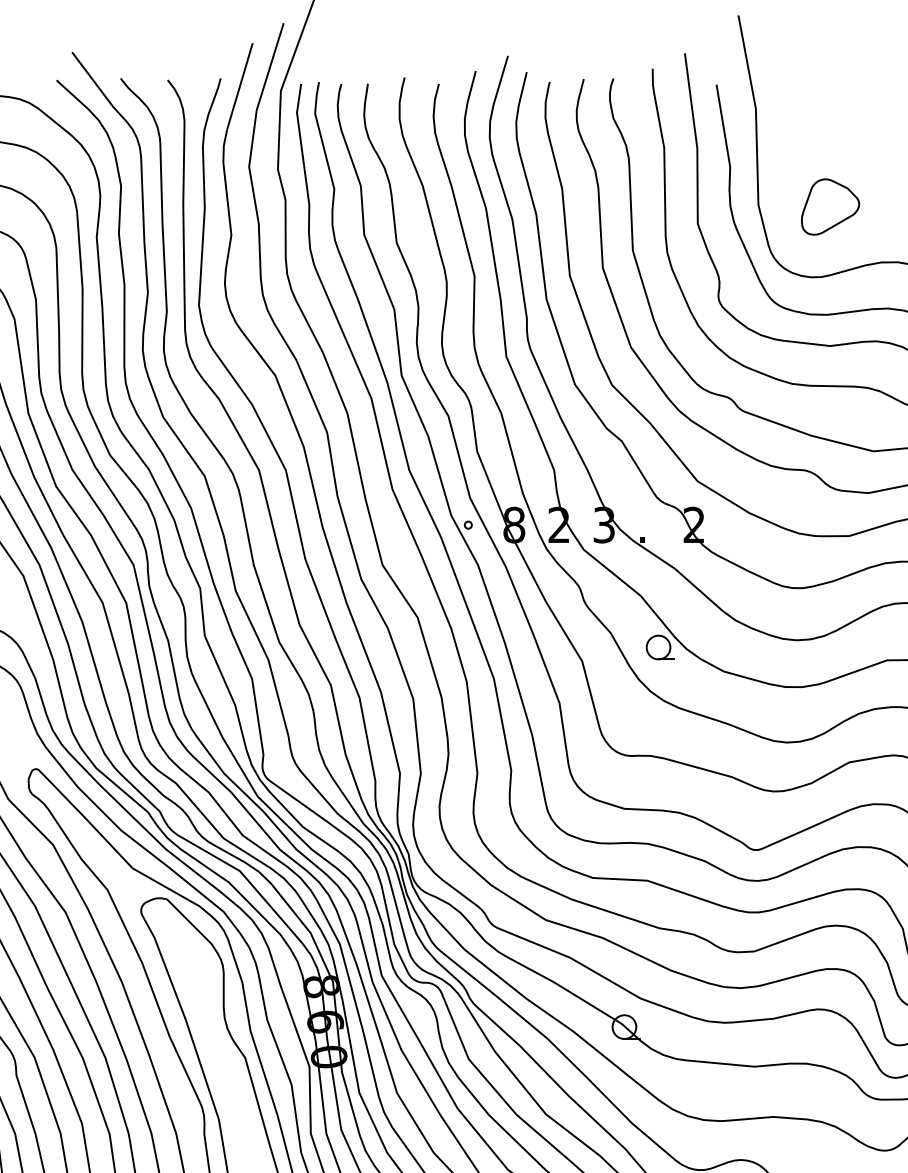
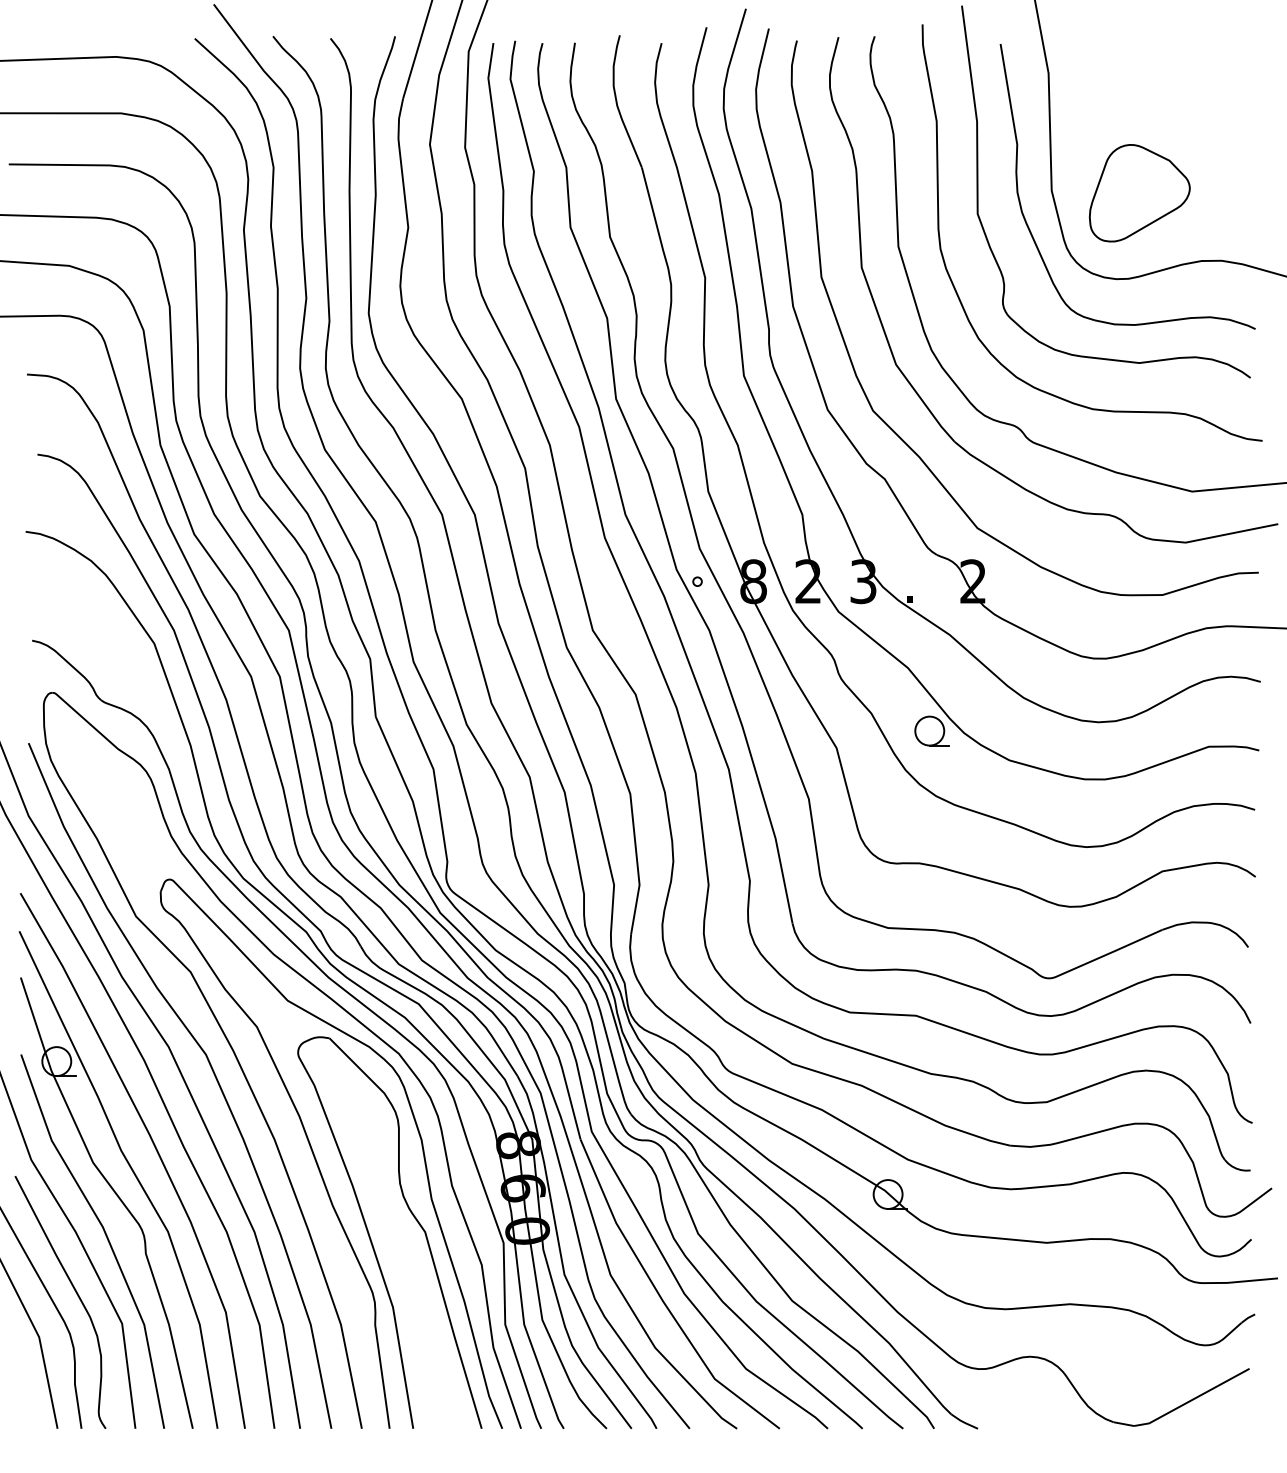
part: (830, 207) -> (1139, 193), size x1.43

